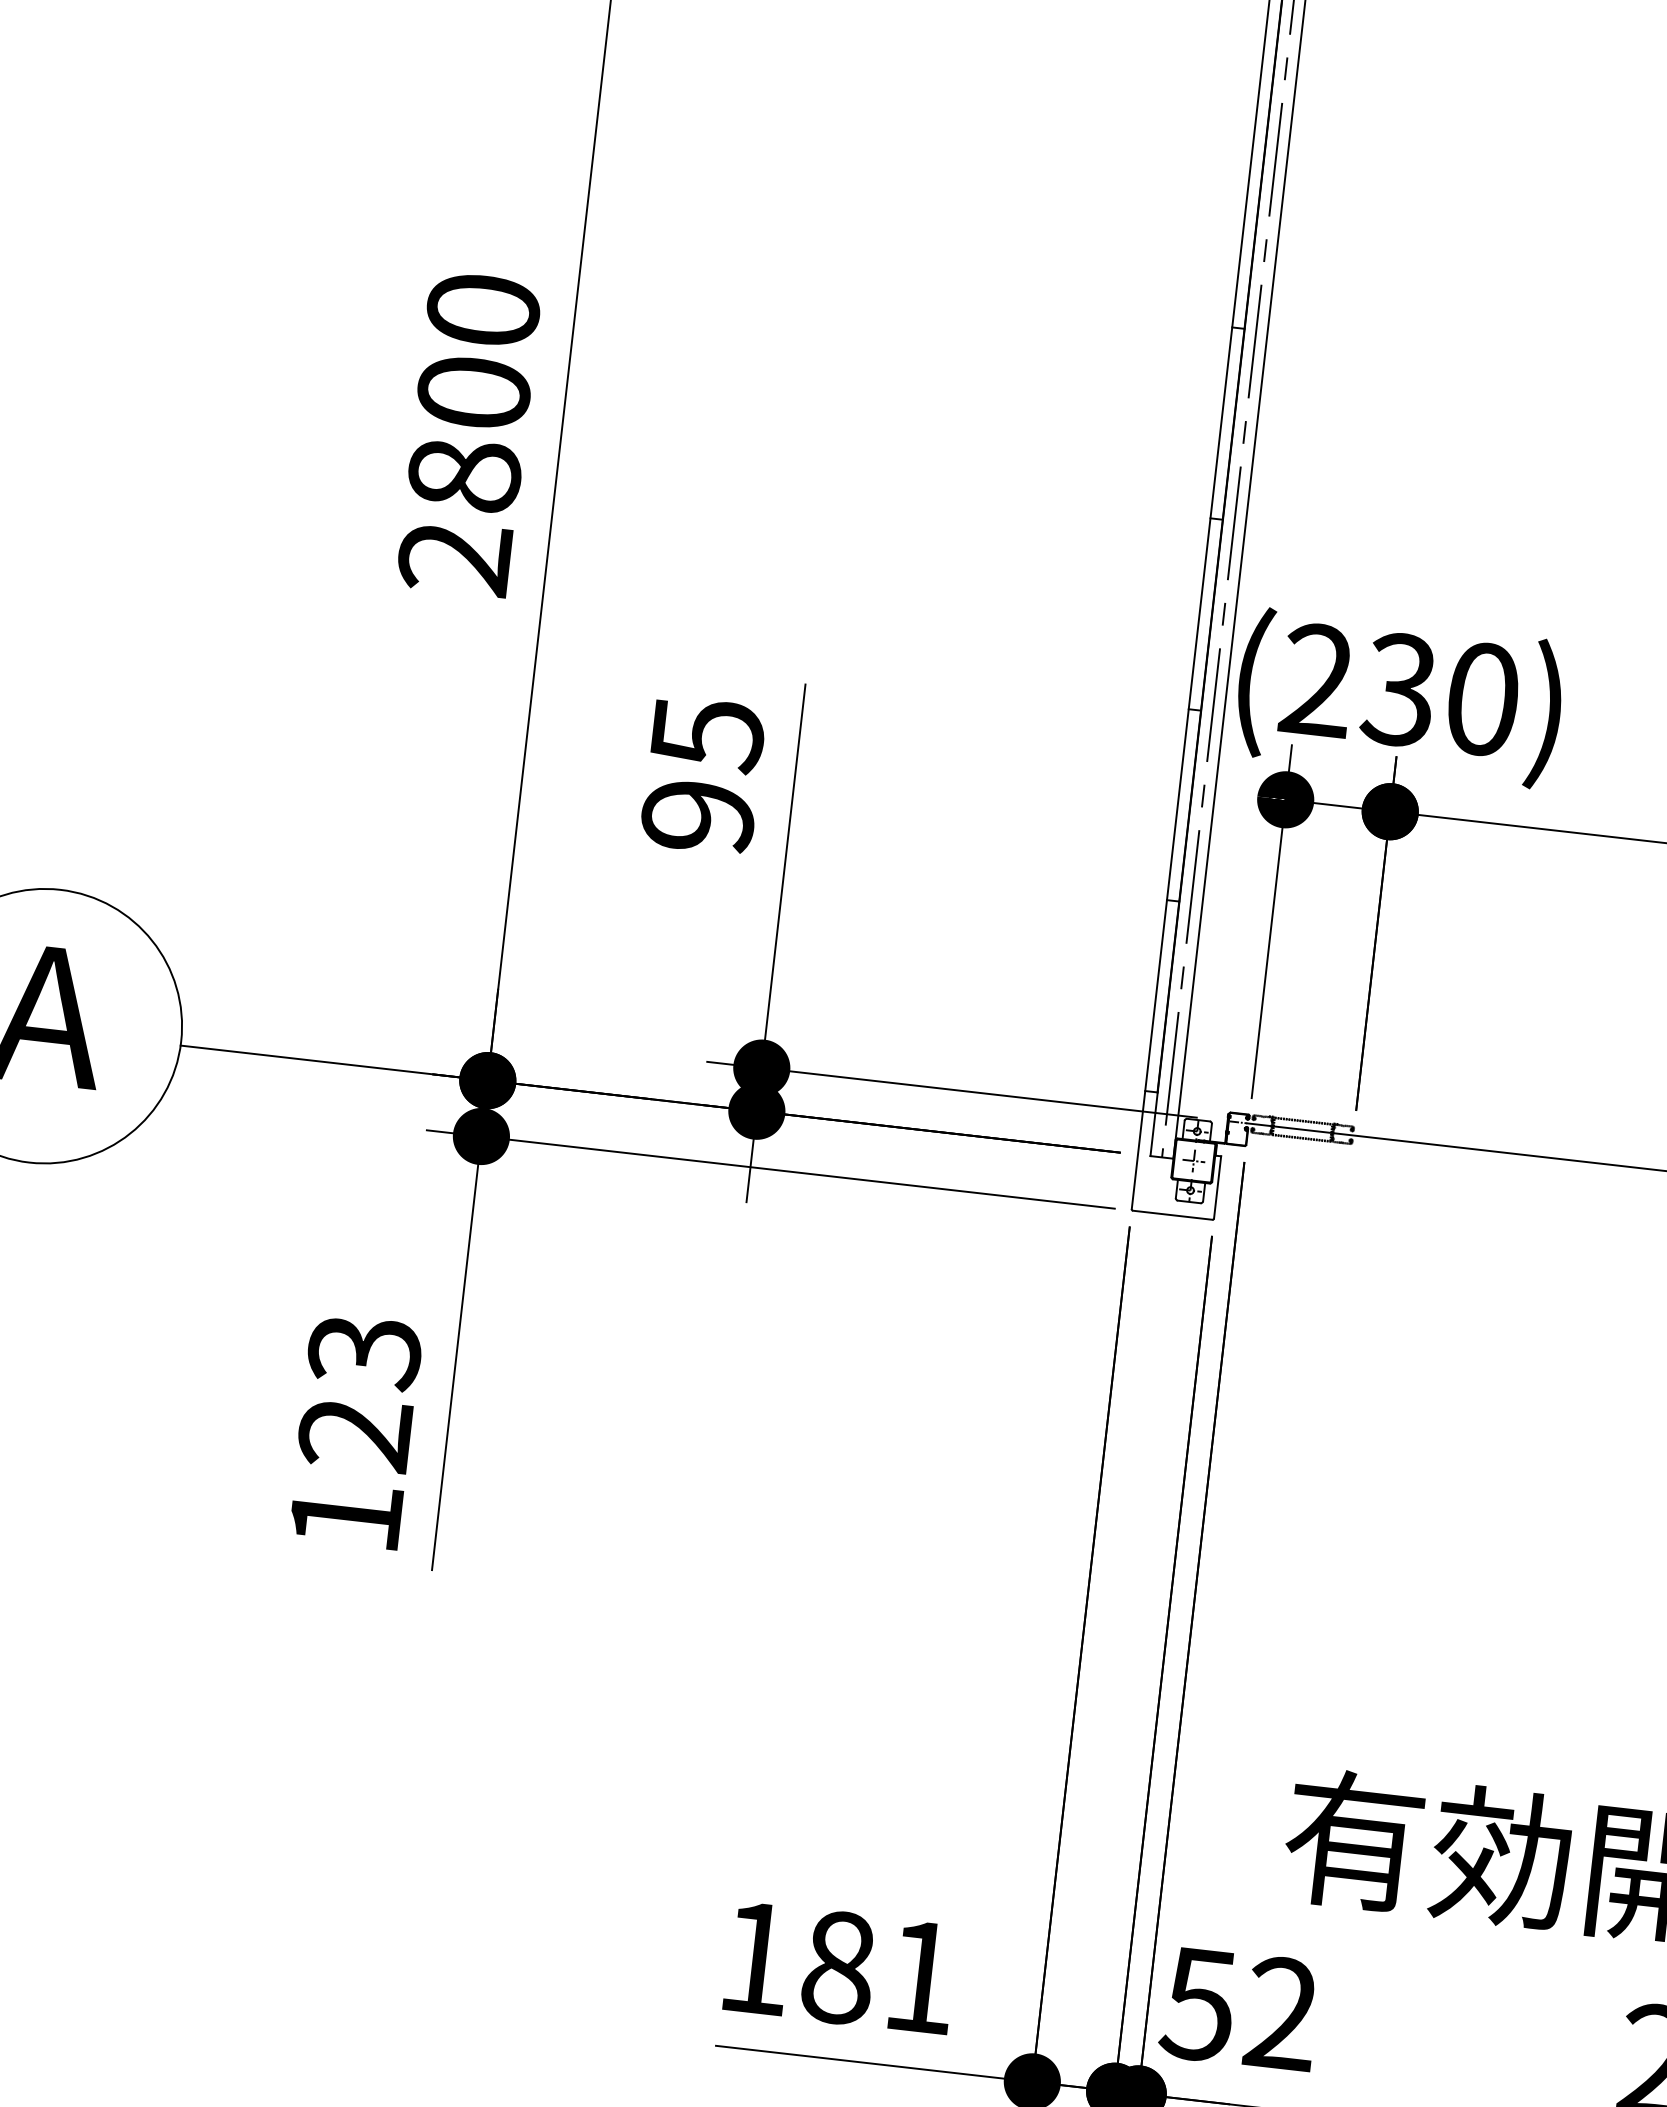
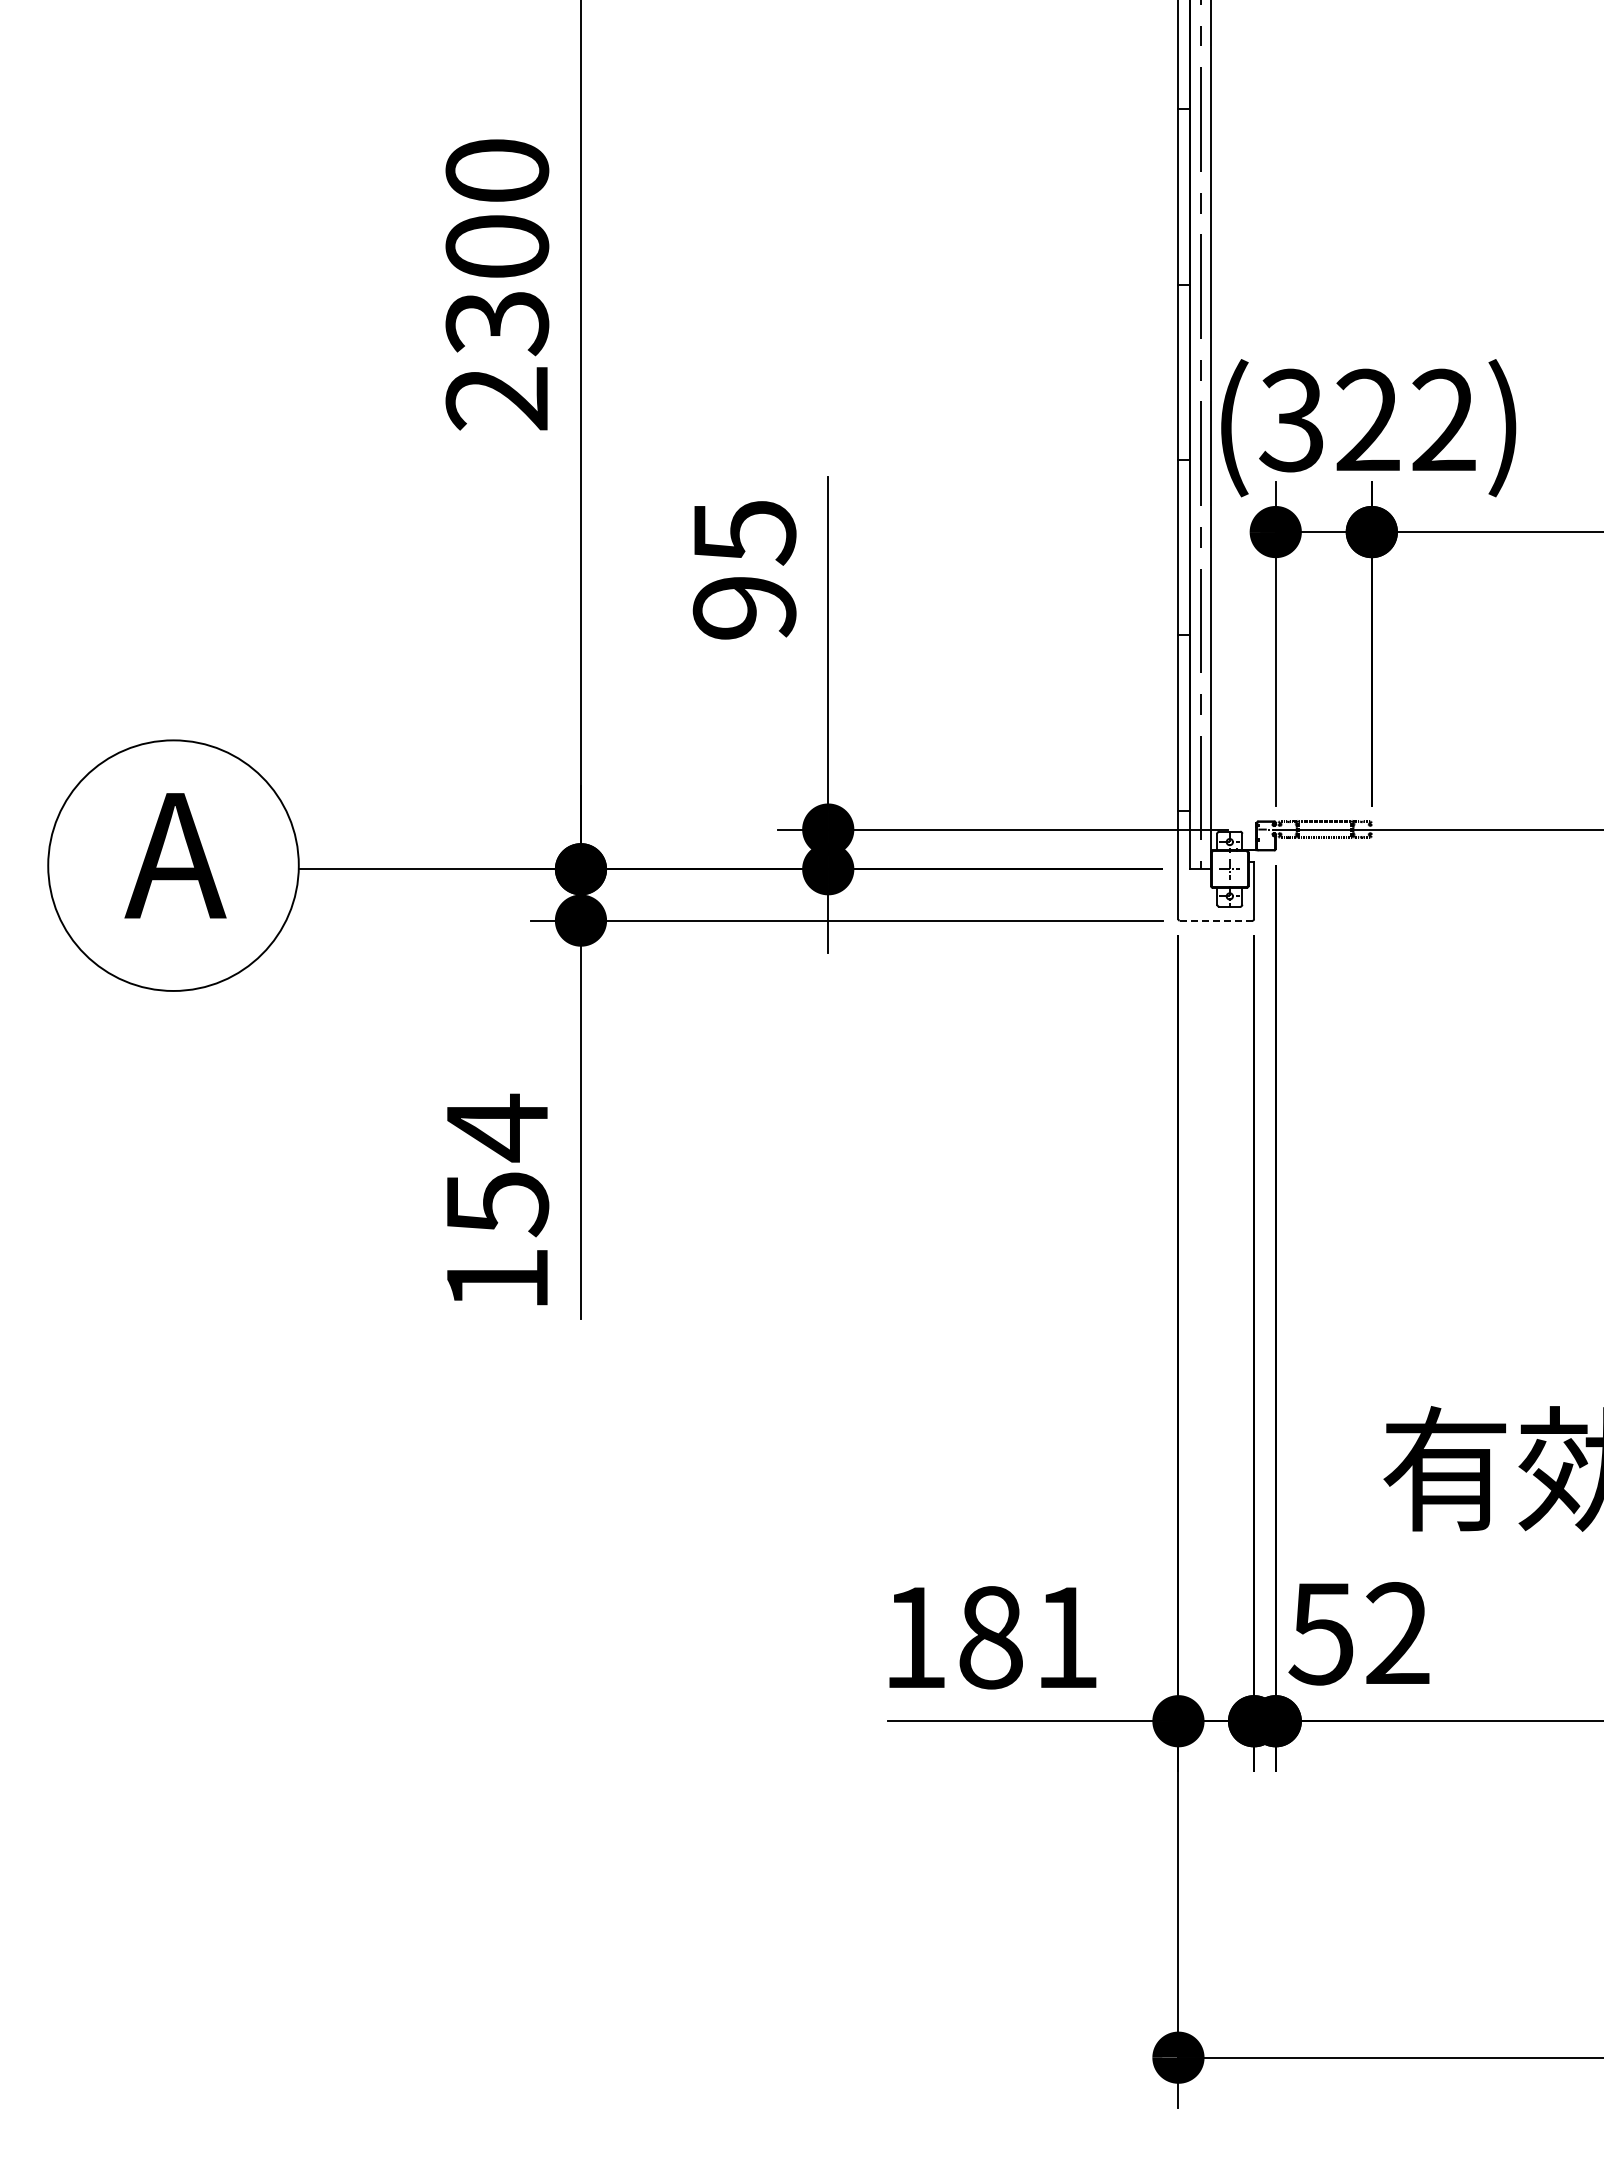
text: (464, 476) -> (497, 323), 2800 -> 2300
text: (1399, 689) -> (1367, 420), (230) -> (322)
line: (1173, 1215) -> (1216, 920), solid -> dashed
text: (360, 1392) -> (497, 1165), 123 -> 154

